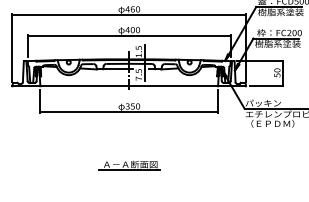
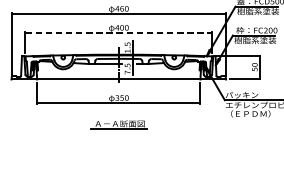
line: (129, 35) -> (119, 32), solid -> dashed
part: (129, 165) -> (119, 124), moved

